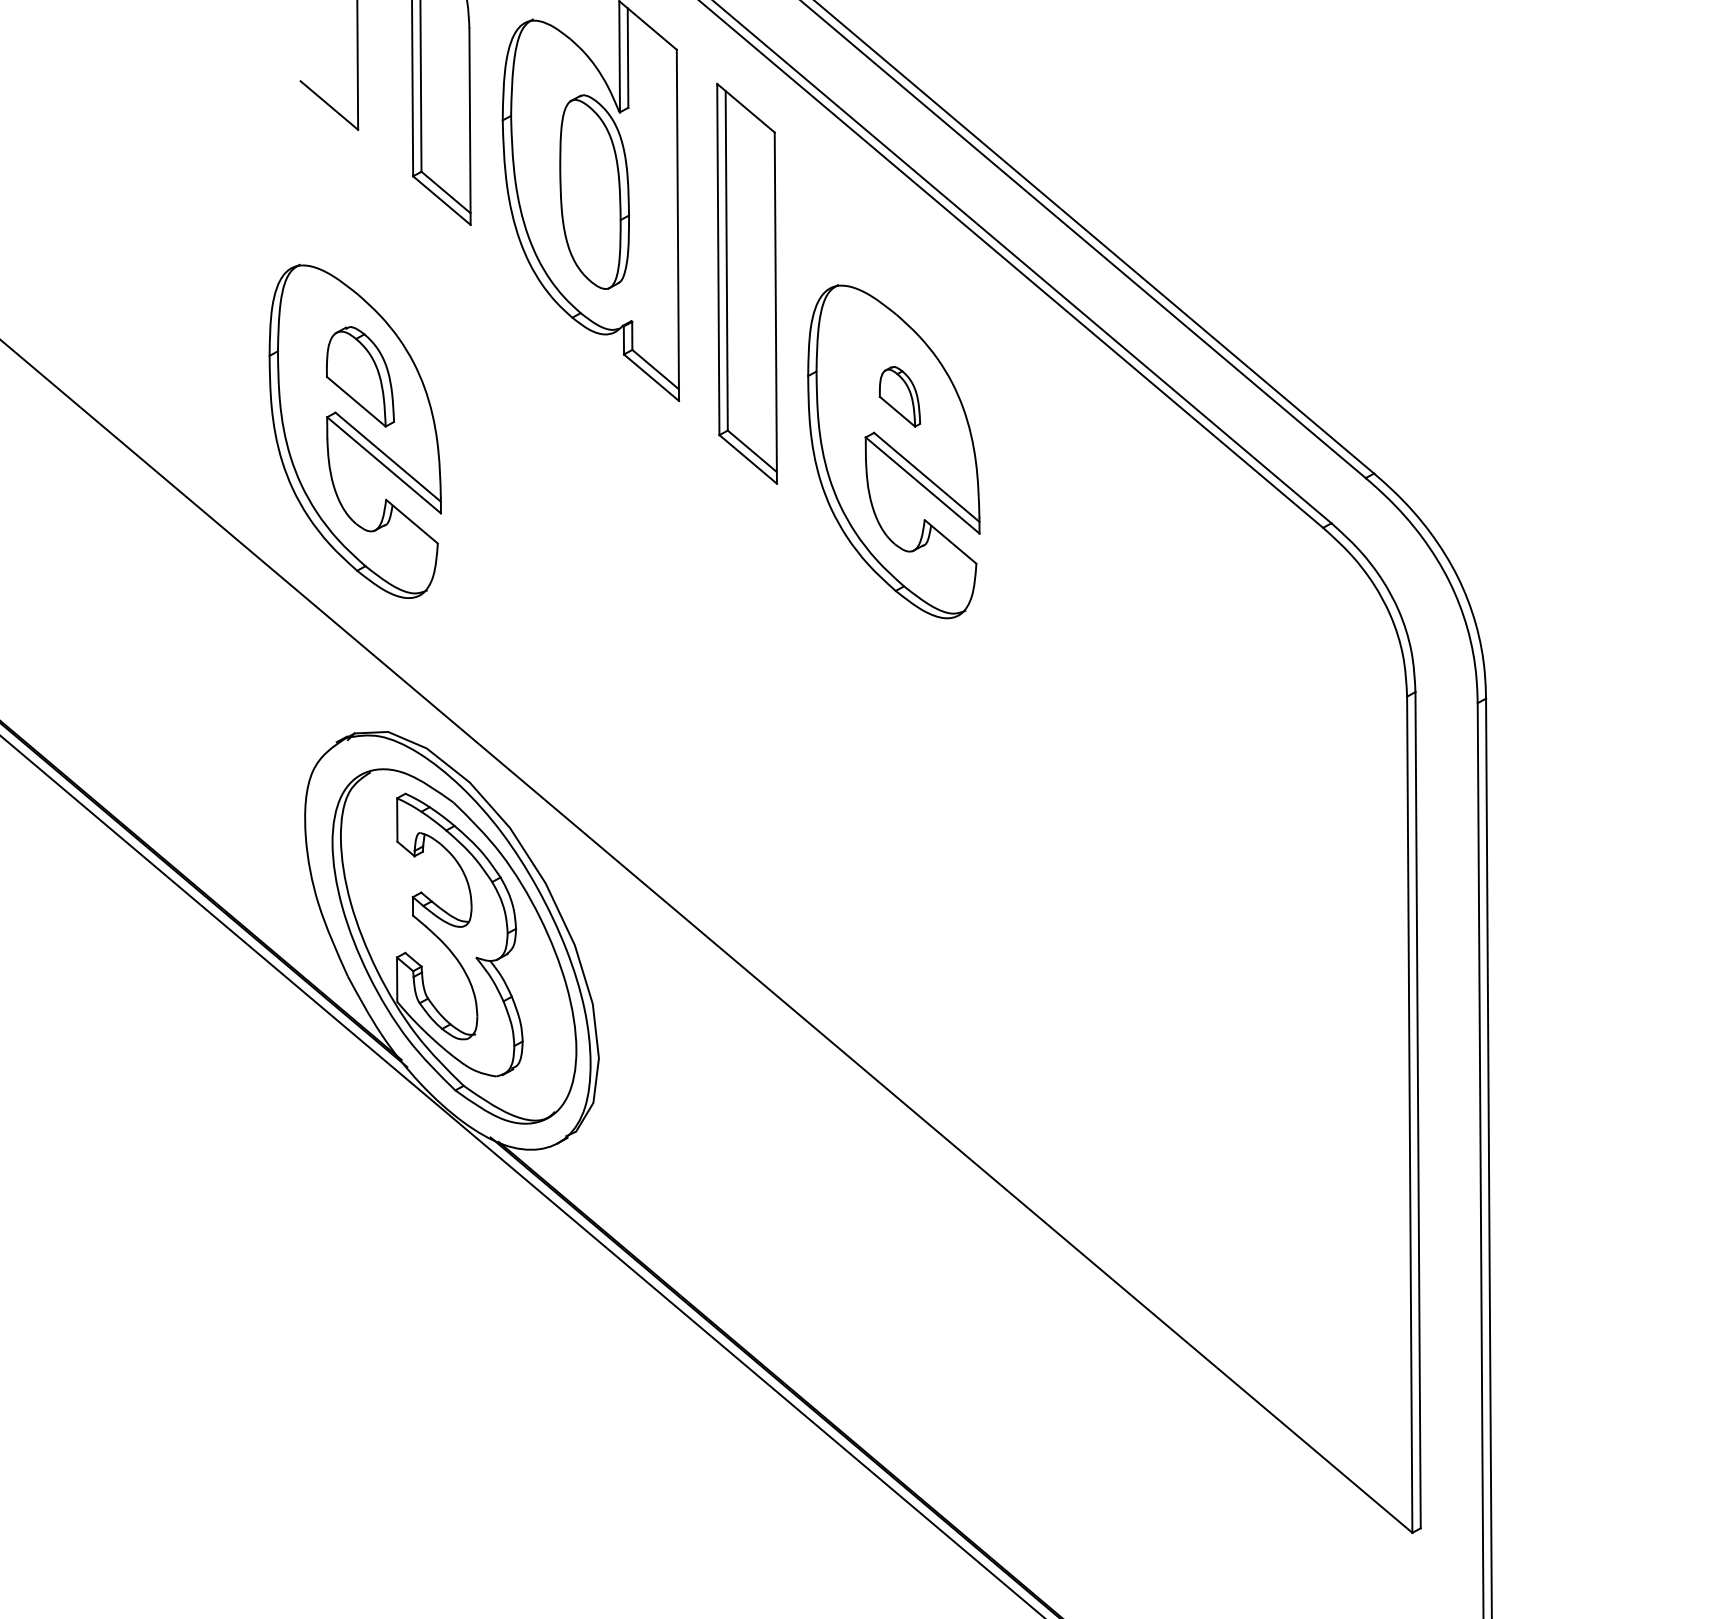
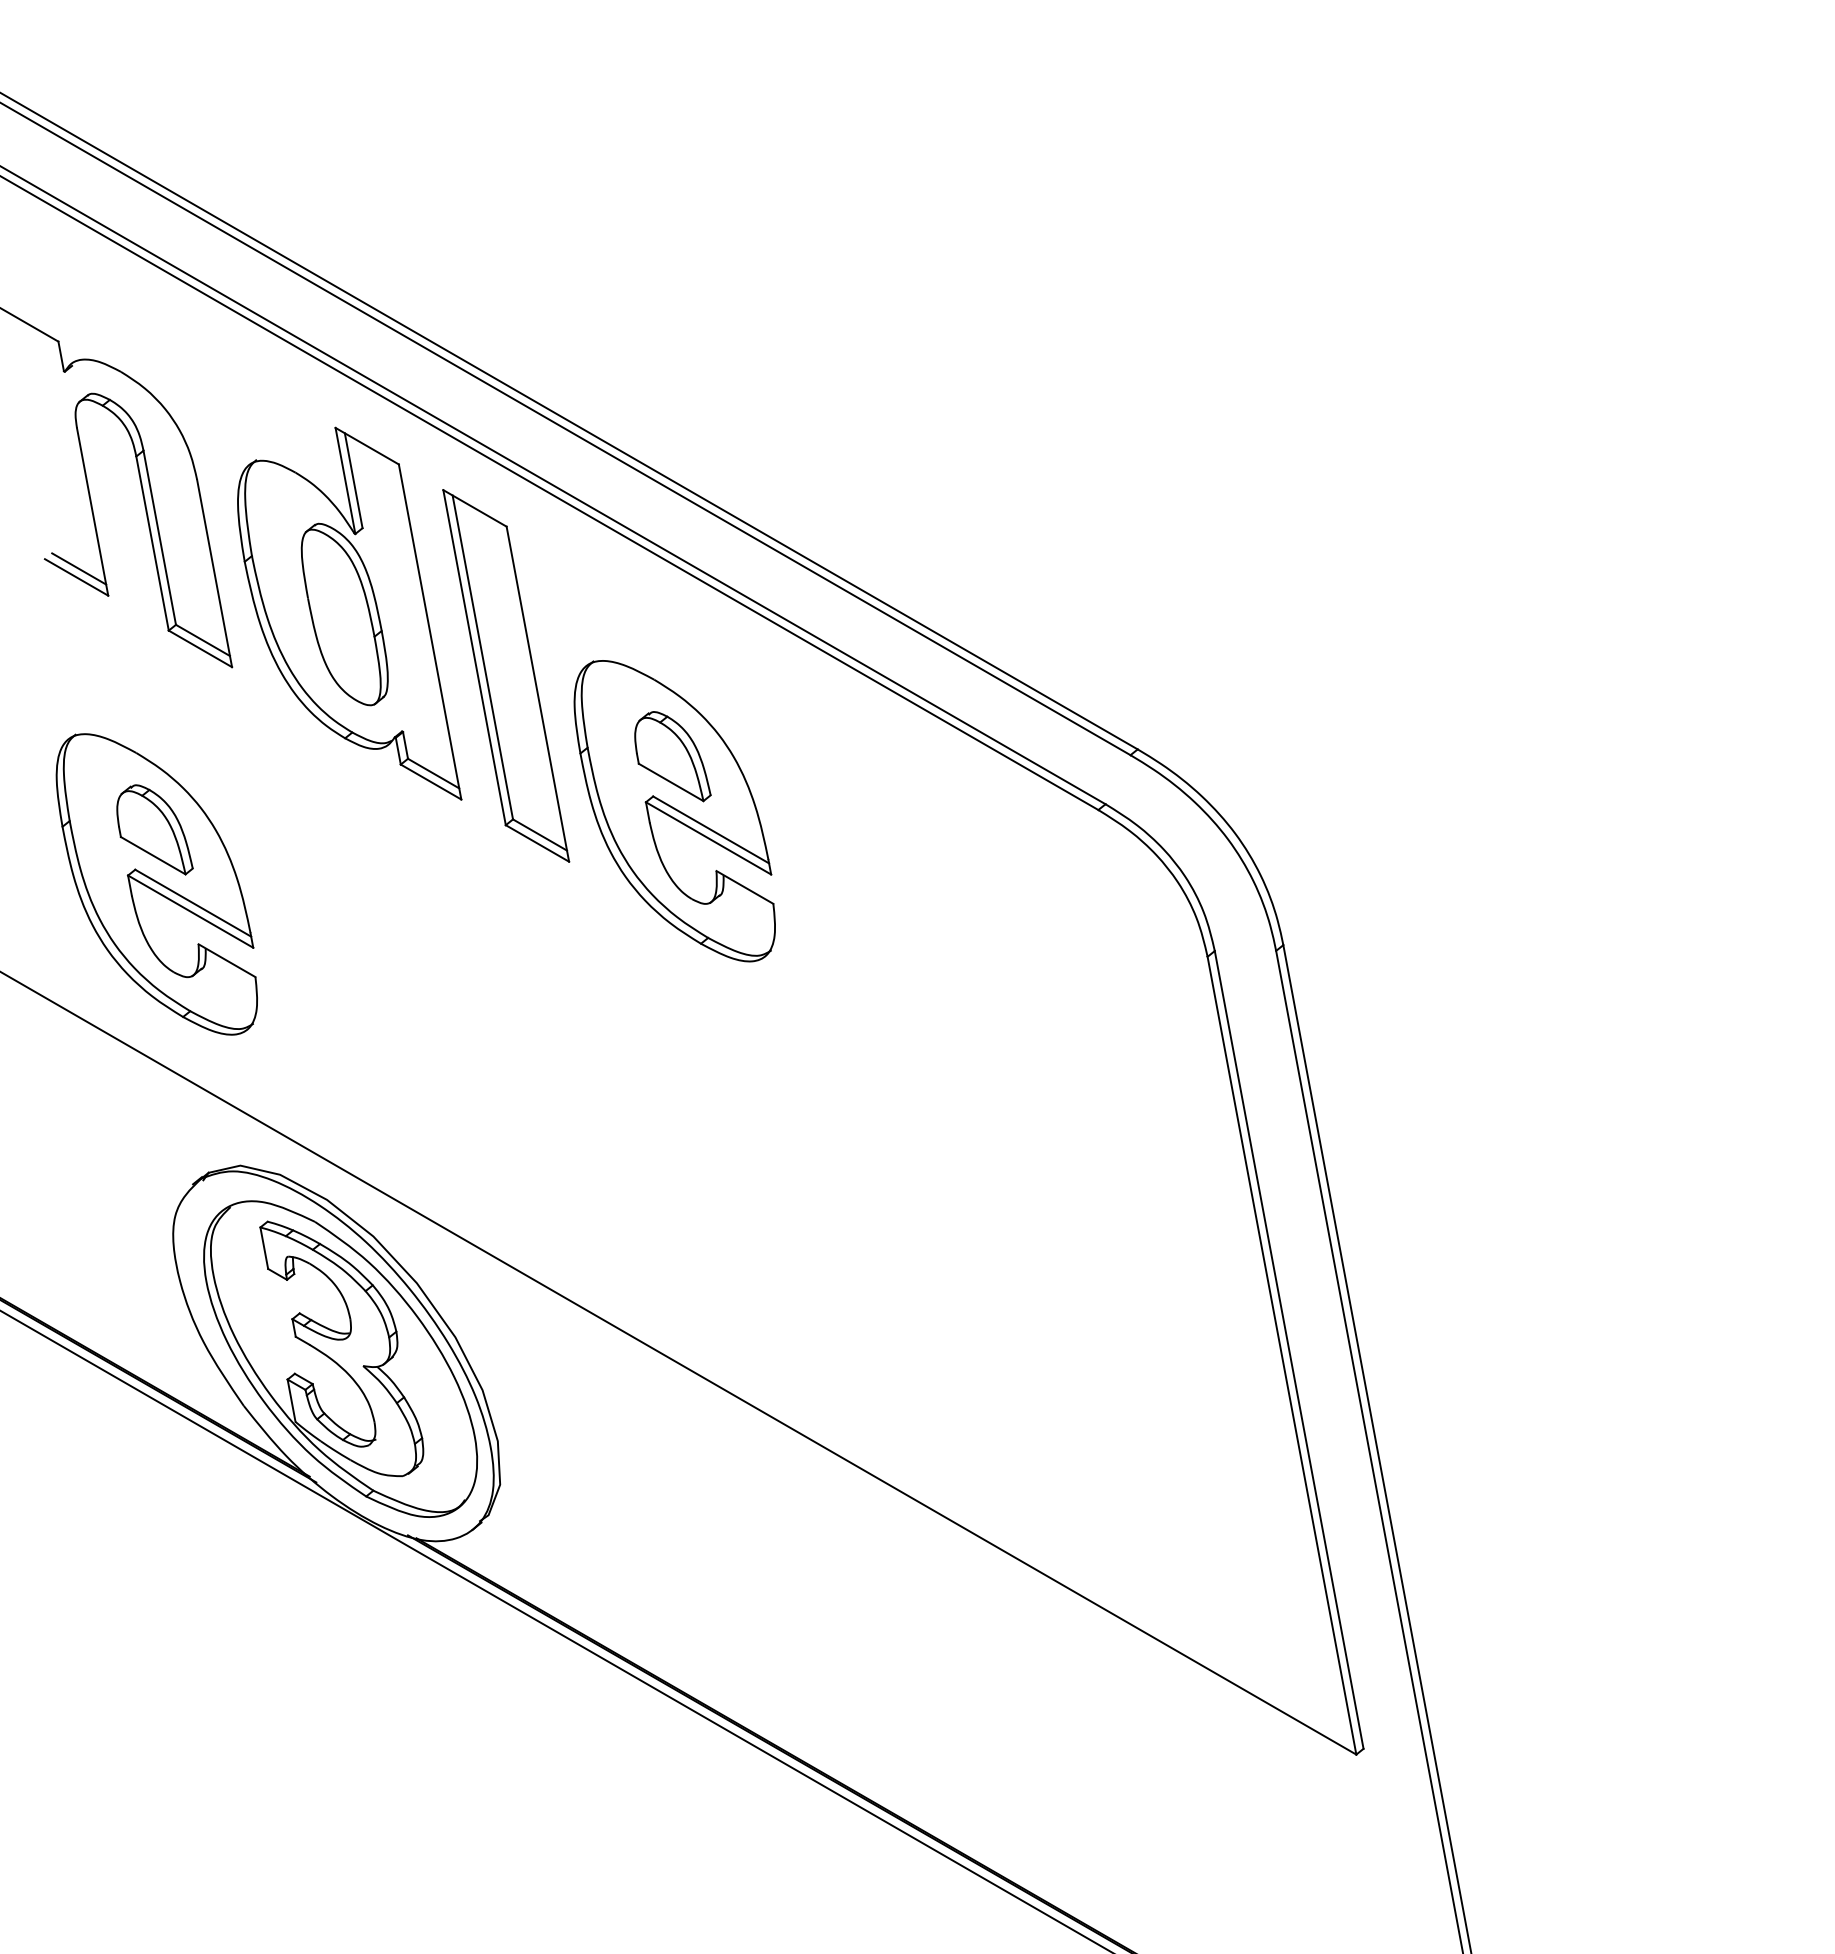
line: (333, 97) -> (79, 568), added
part: (901, 395) -> (672, 756), size x1.67

